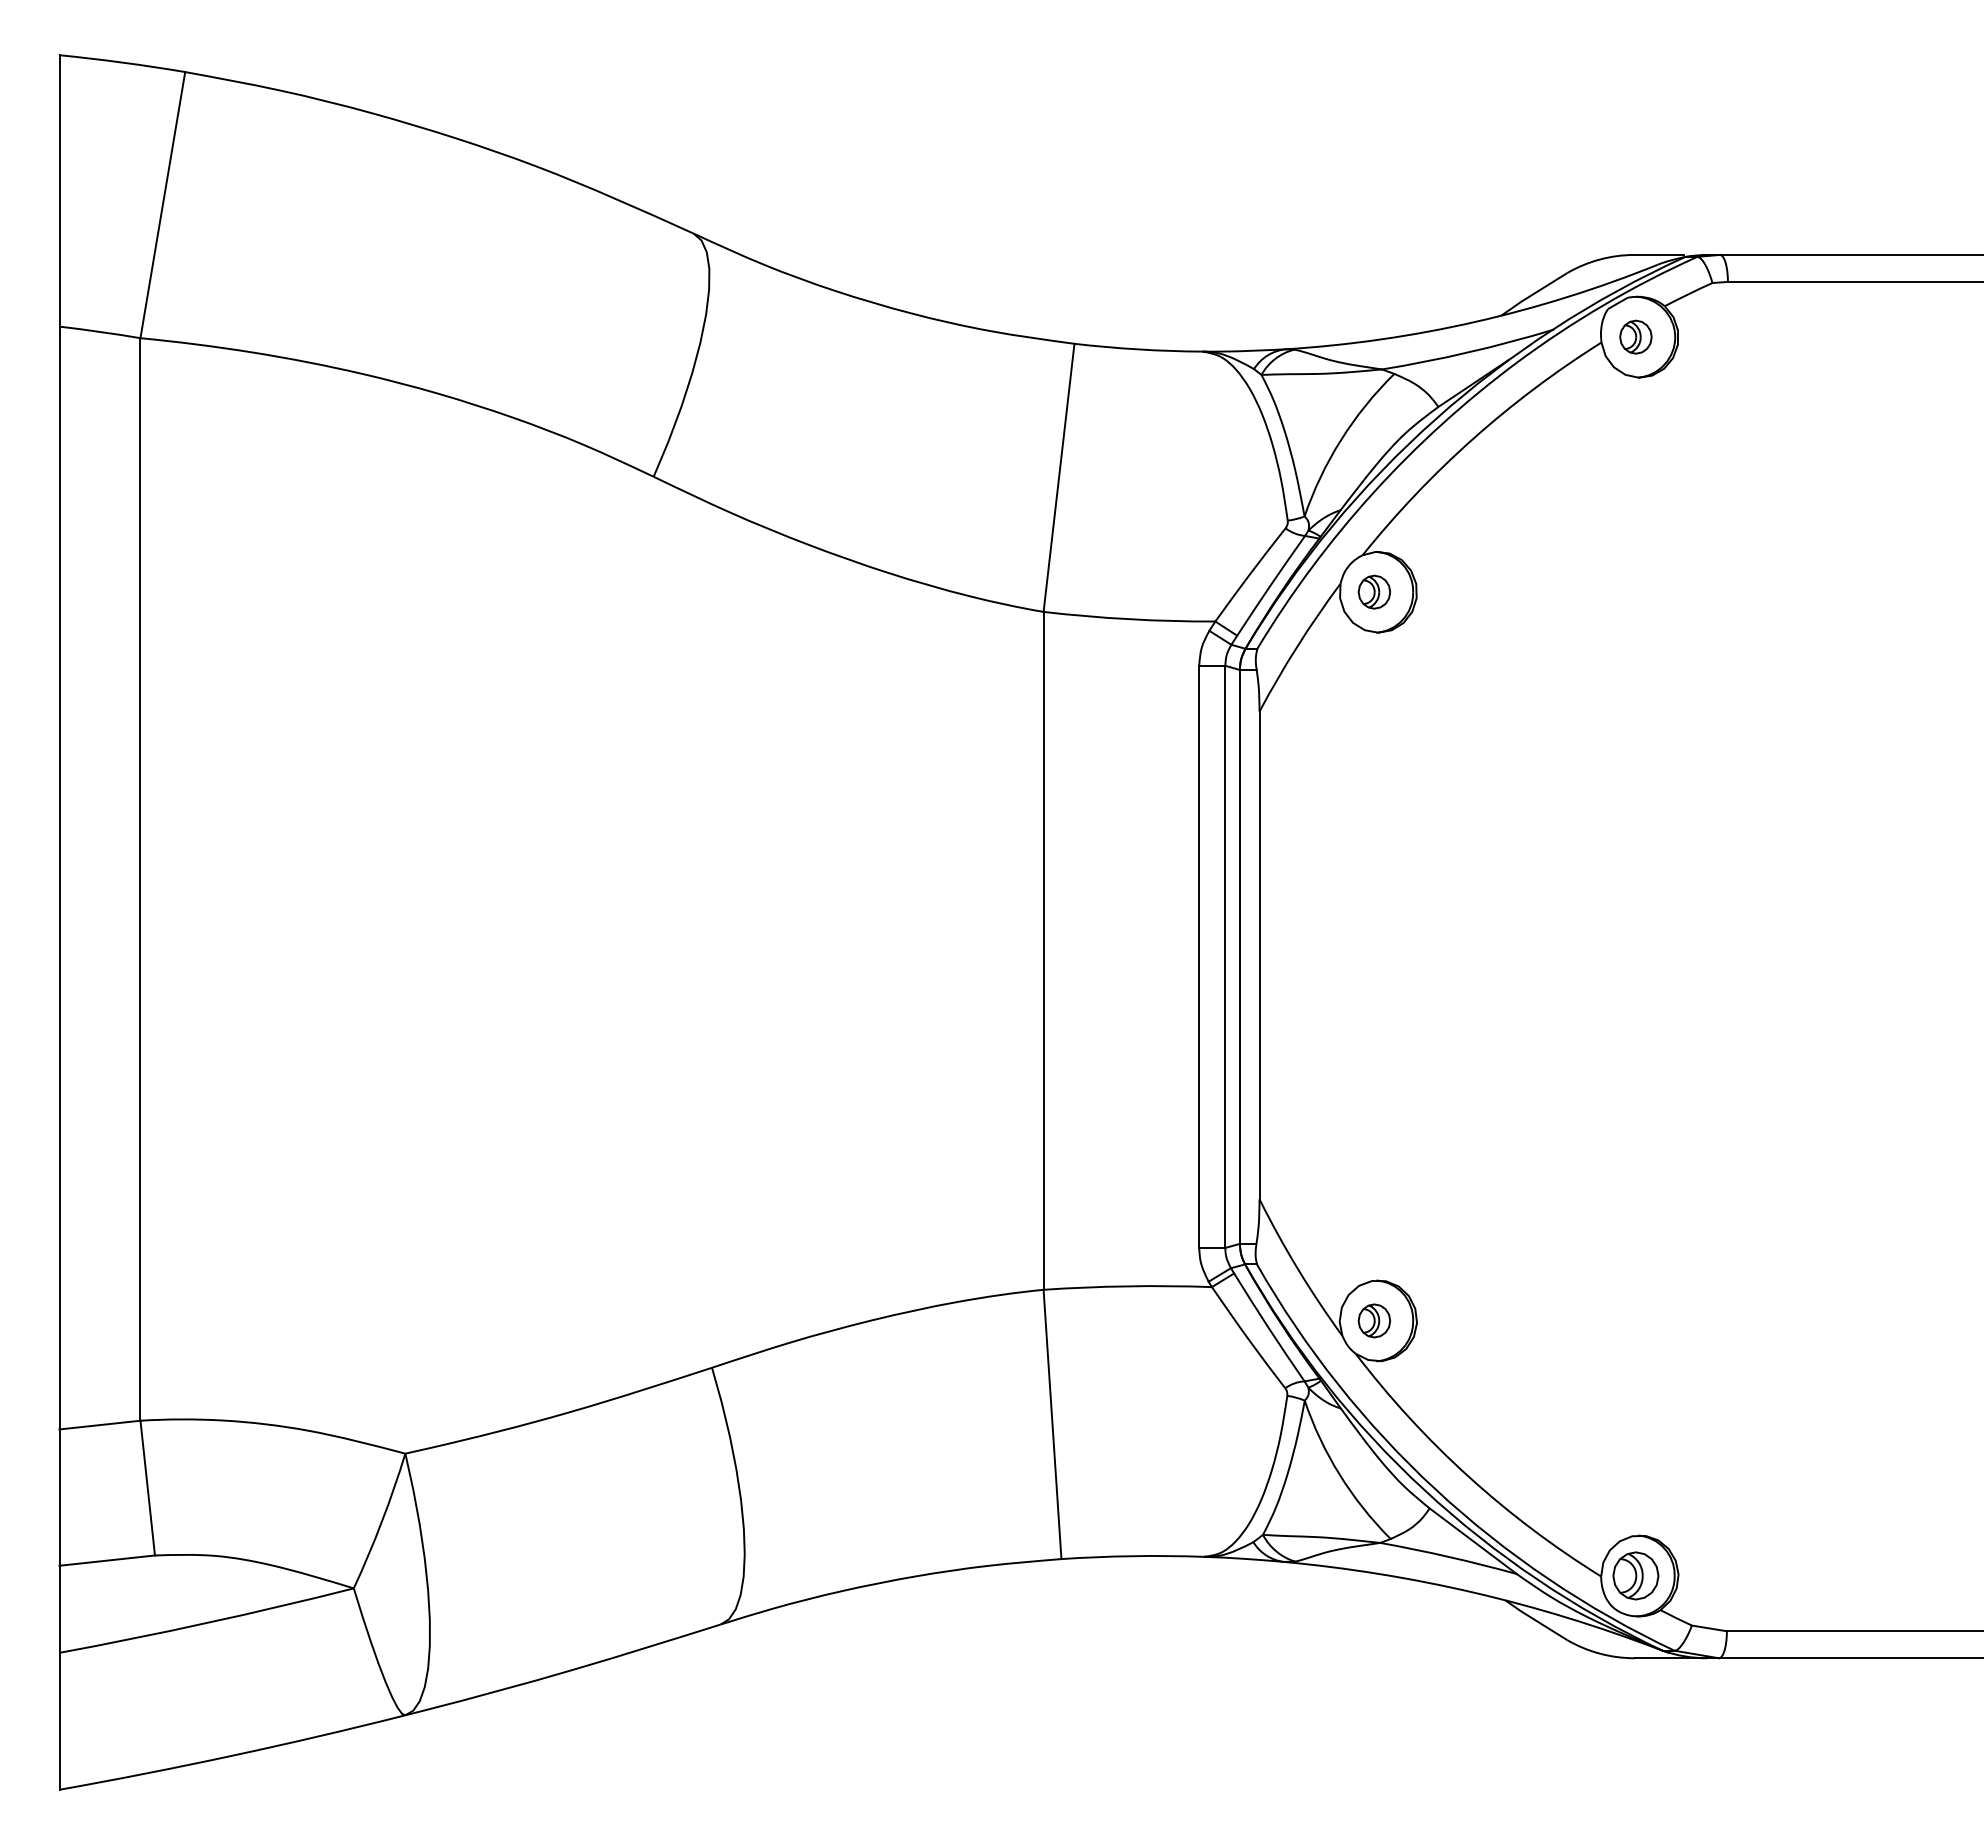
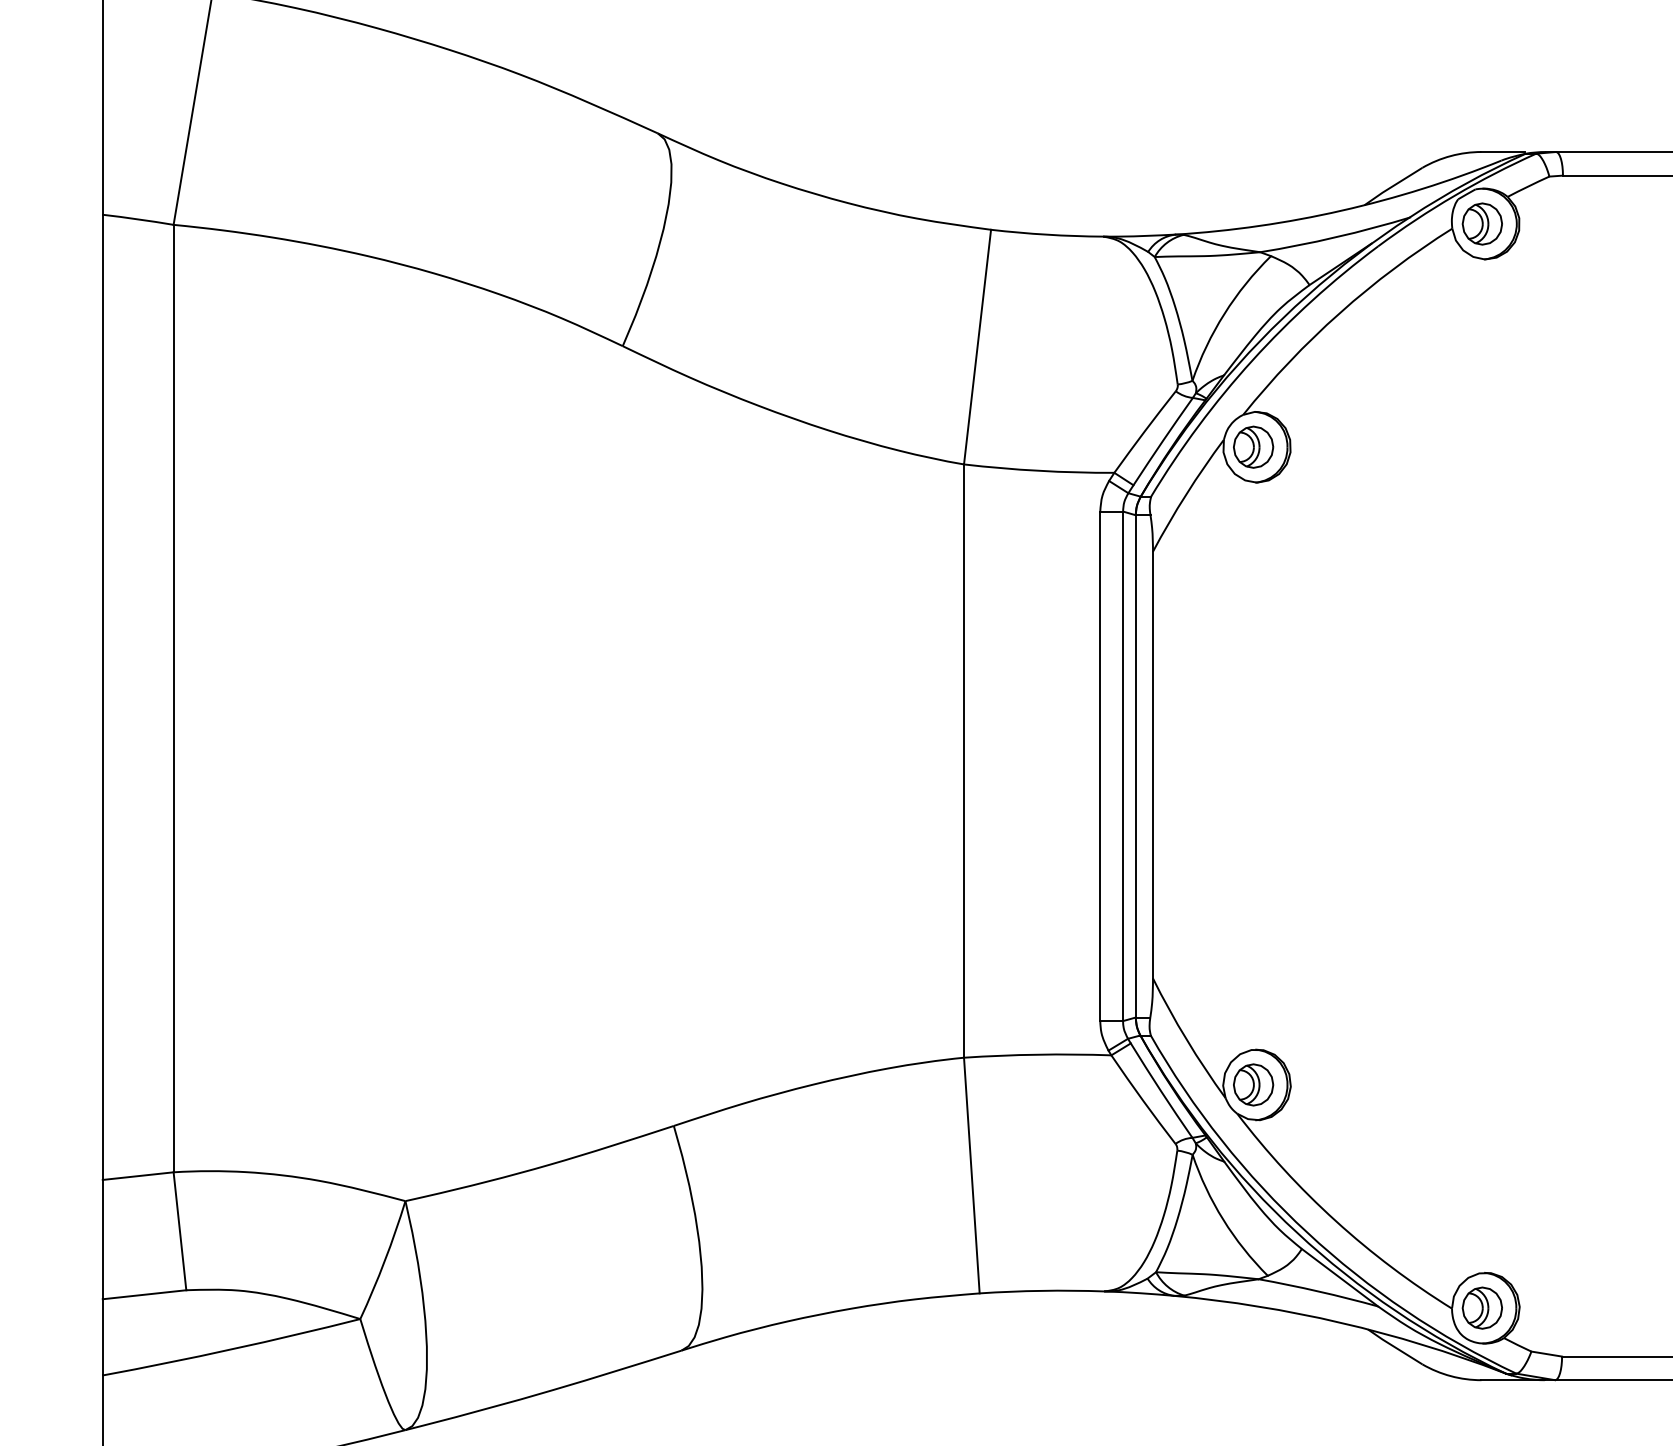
part: (1635, 336) -> (1482, 223), size x1.43
part: (1374, 591) -> (1253, 446), size x1.43
part: (1374, 1320) -> (1253, 1084), size x1.43

